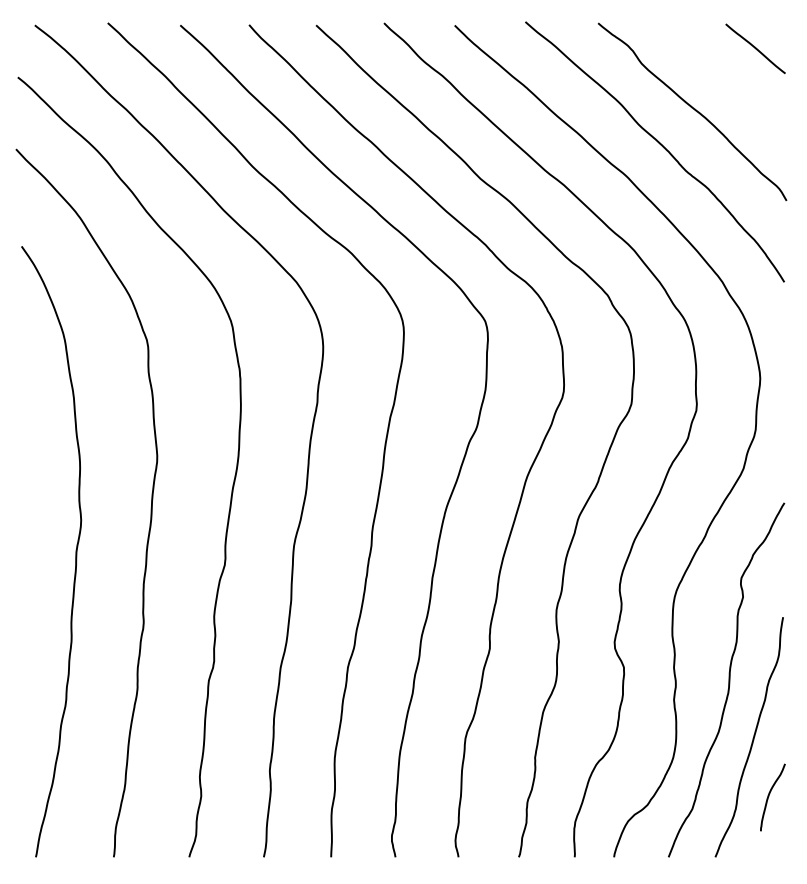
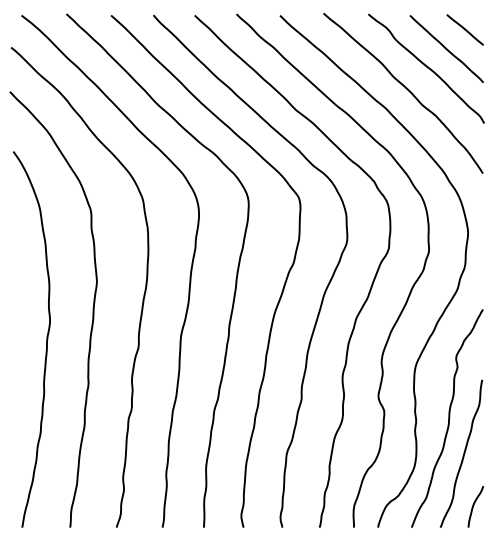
line: (725, 78) -> (446, 48), added
curve: (770, 795) -> (474, 505), moved

